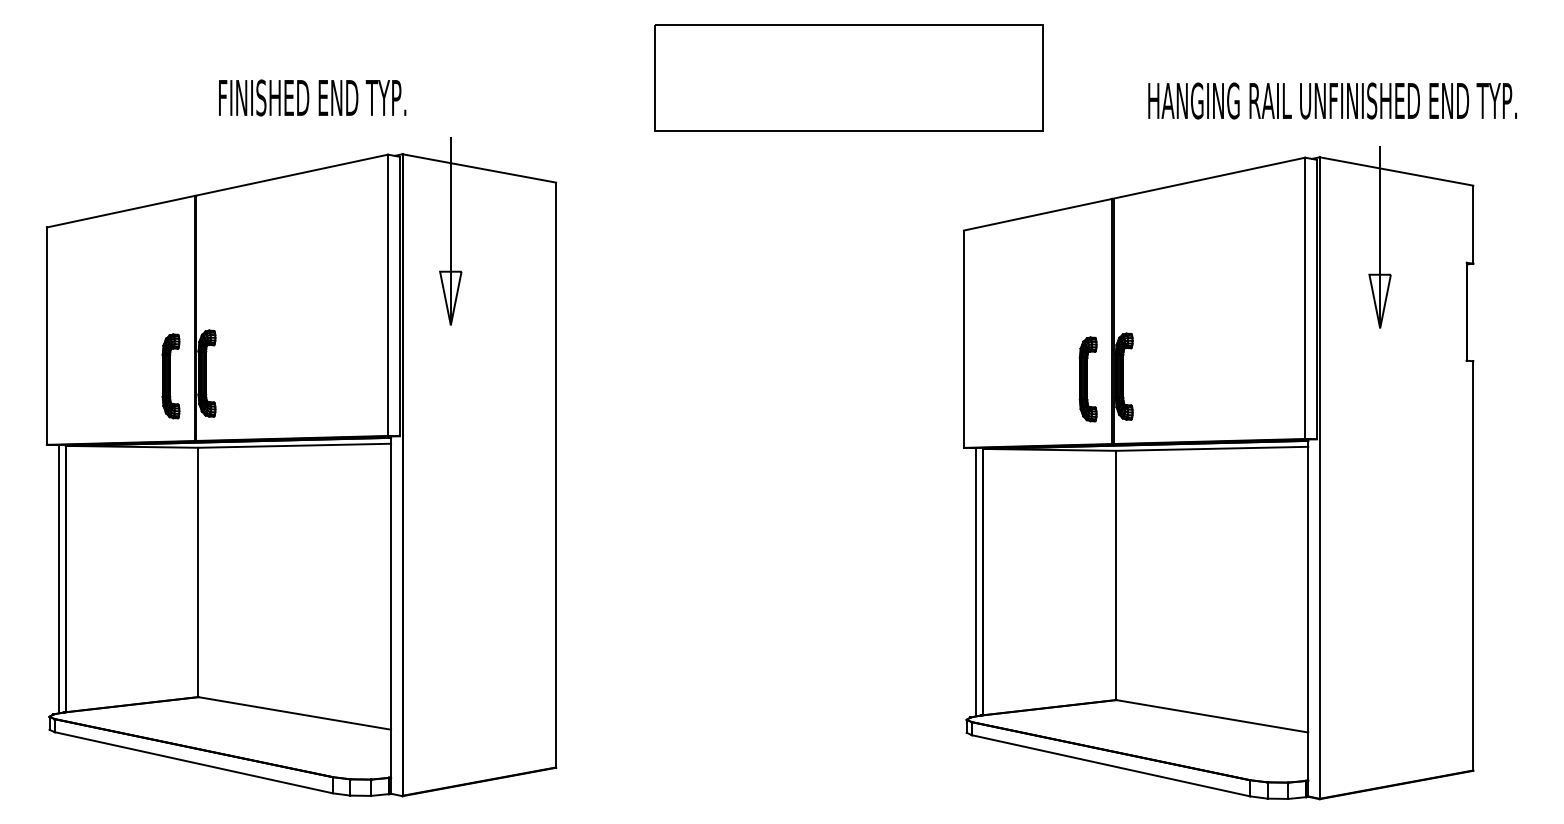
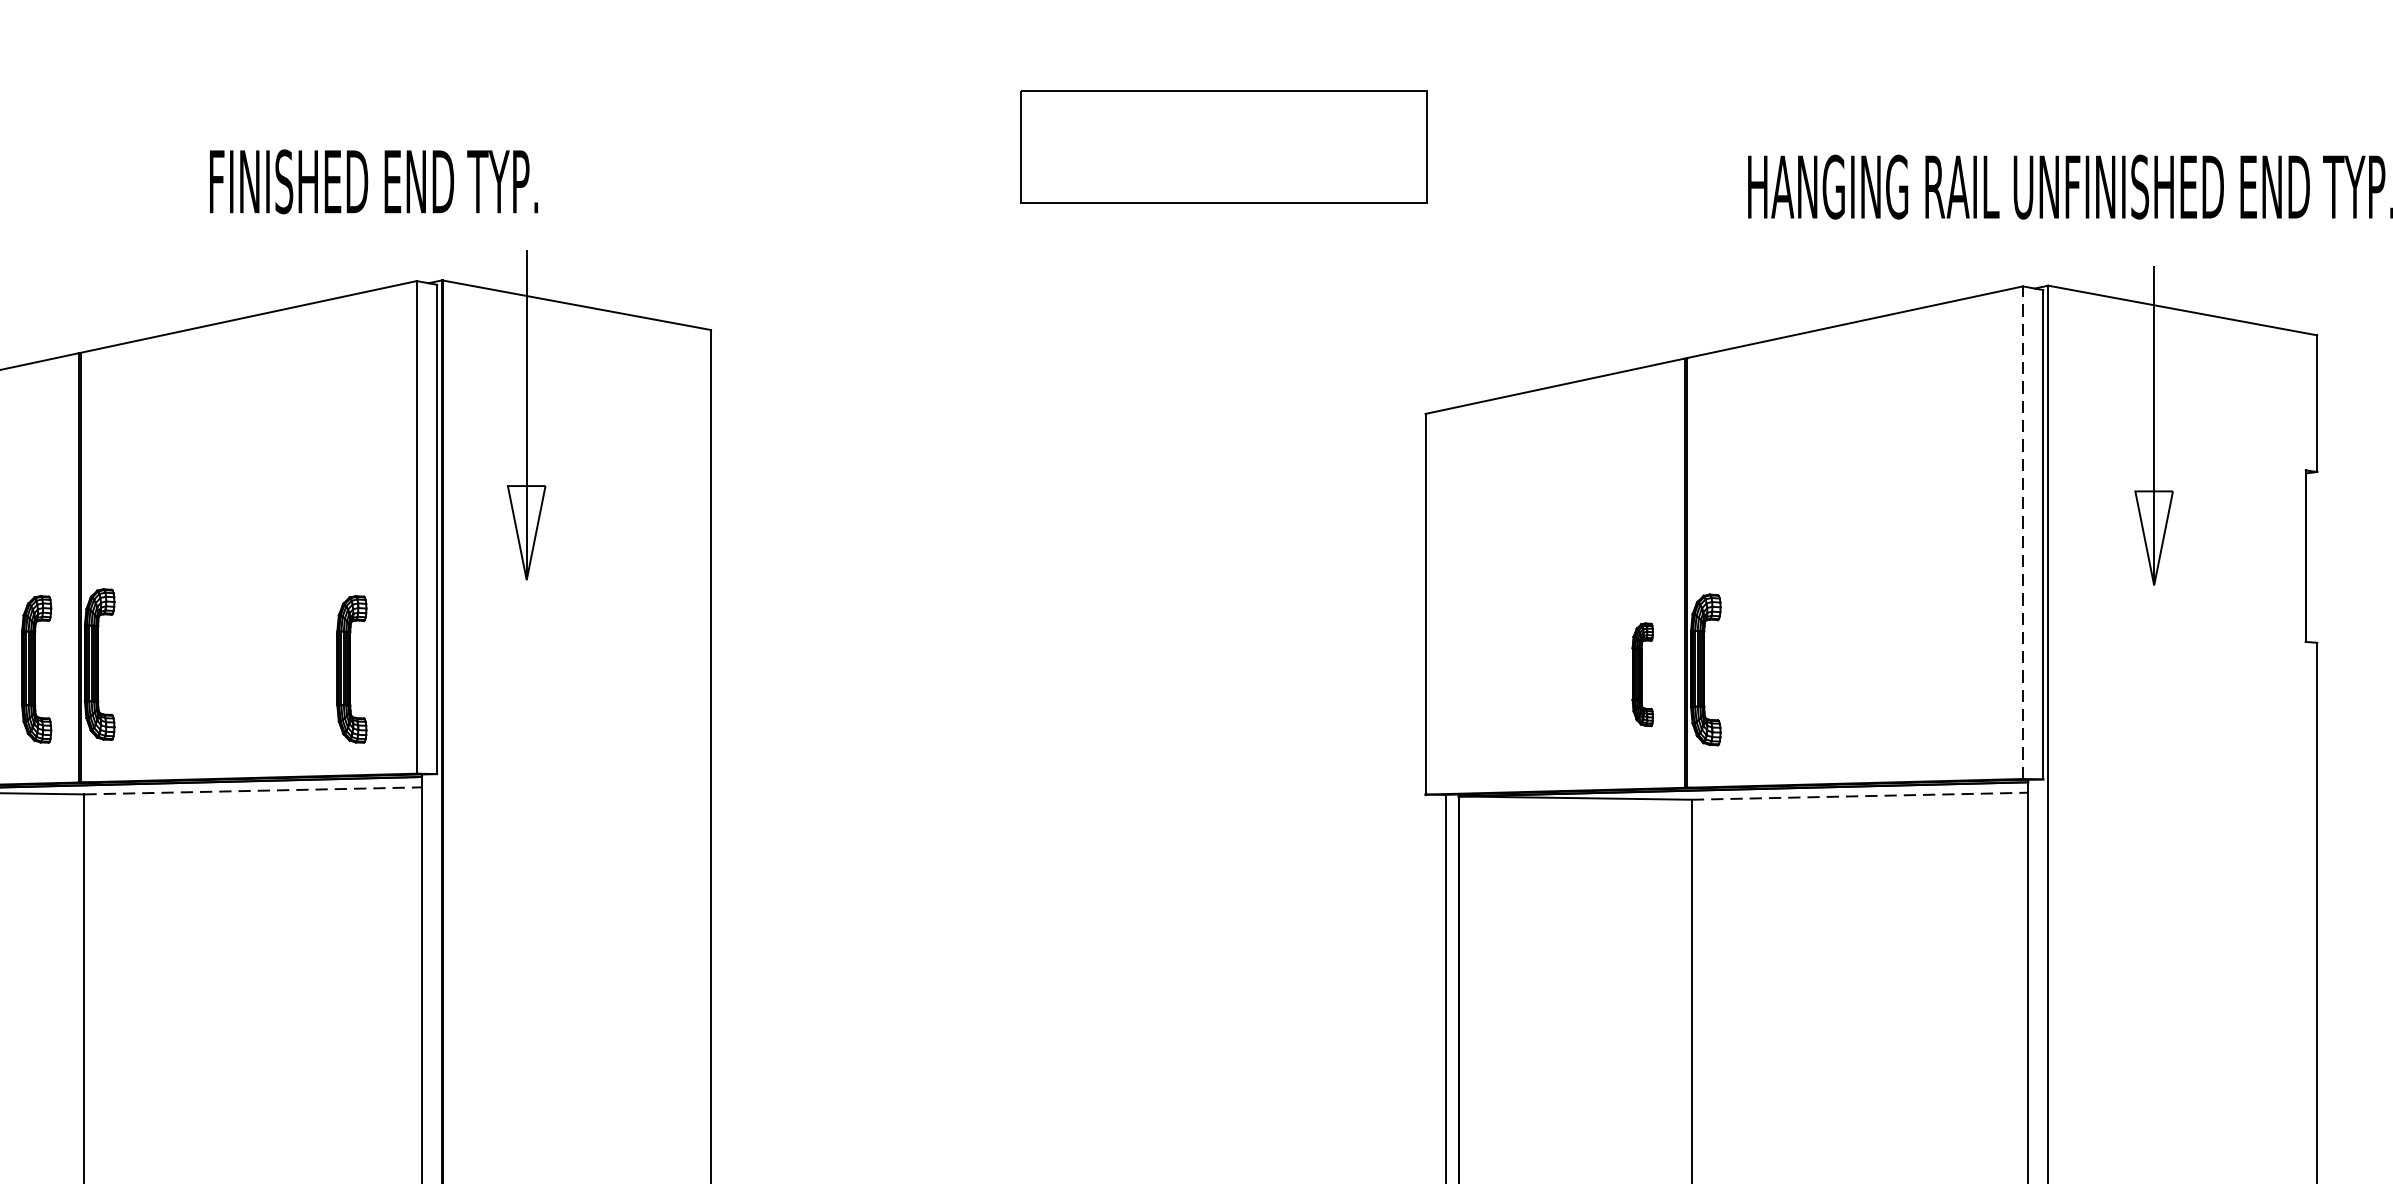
part: (848, 77) -> (1223, 145), size x0.6
text: (312, 97) -> (373, 180), moved
line: (1305, 298) -> (2023, 532), solid -> dashed
part: (350, 376) -> (351, 669), added
part: (1087, 379) -> (1641, 674), size x0.7
line: (295, 445) -> (254, 790), solid -> dashed
line: (1212, 448) -> (1860, 795), solid -> dashed

